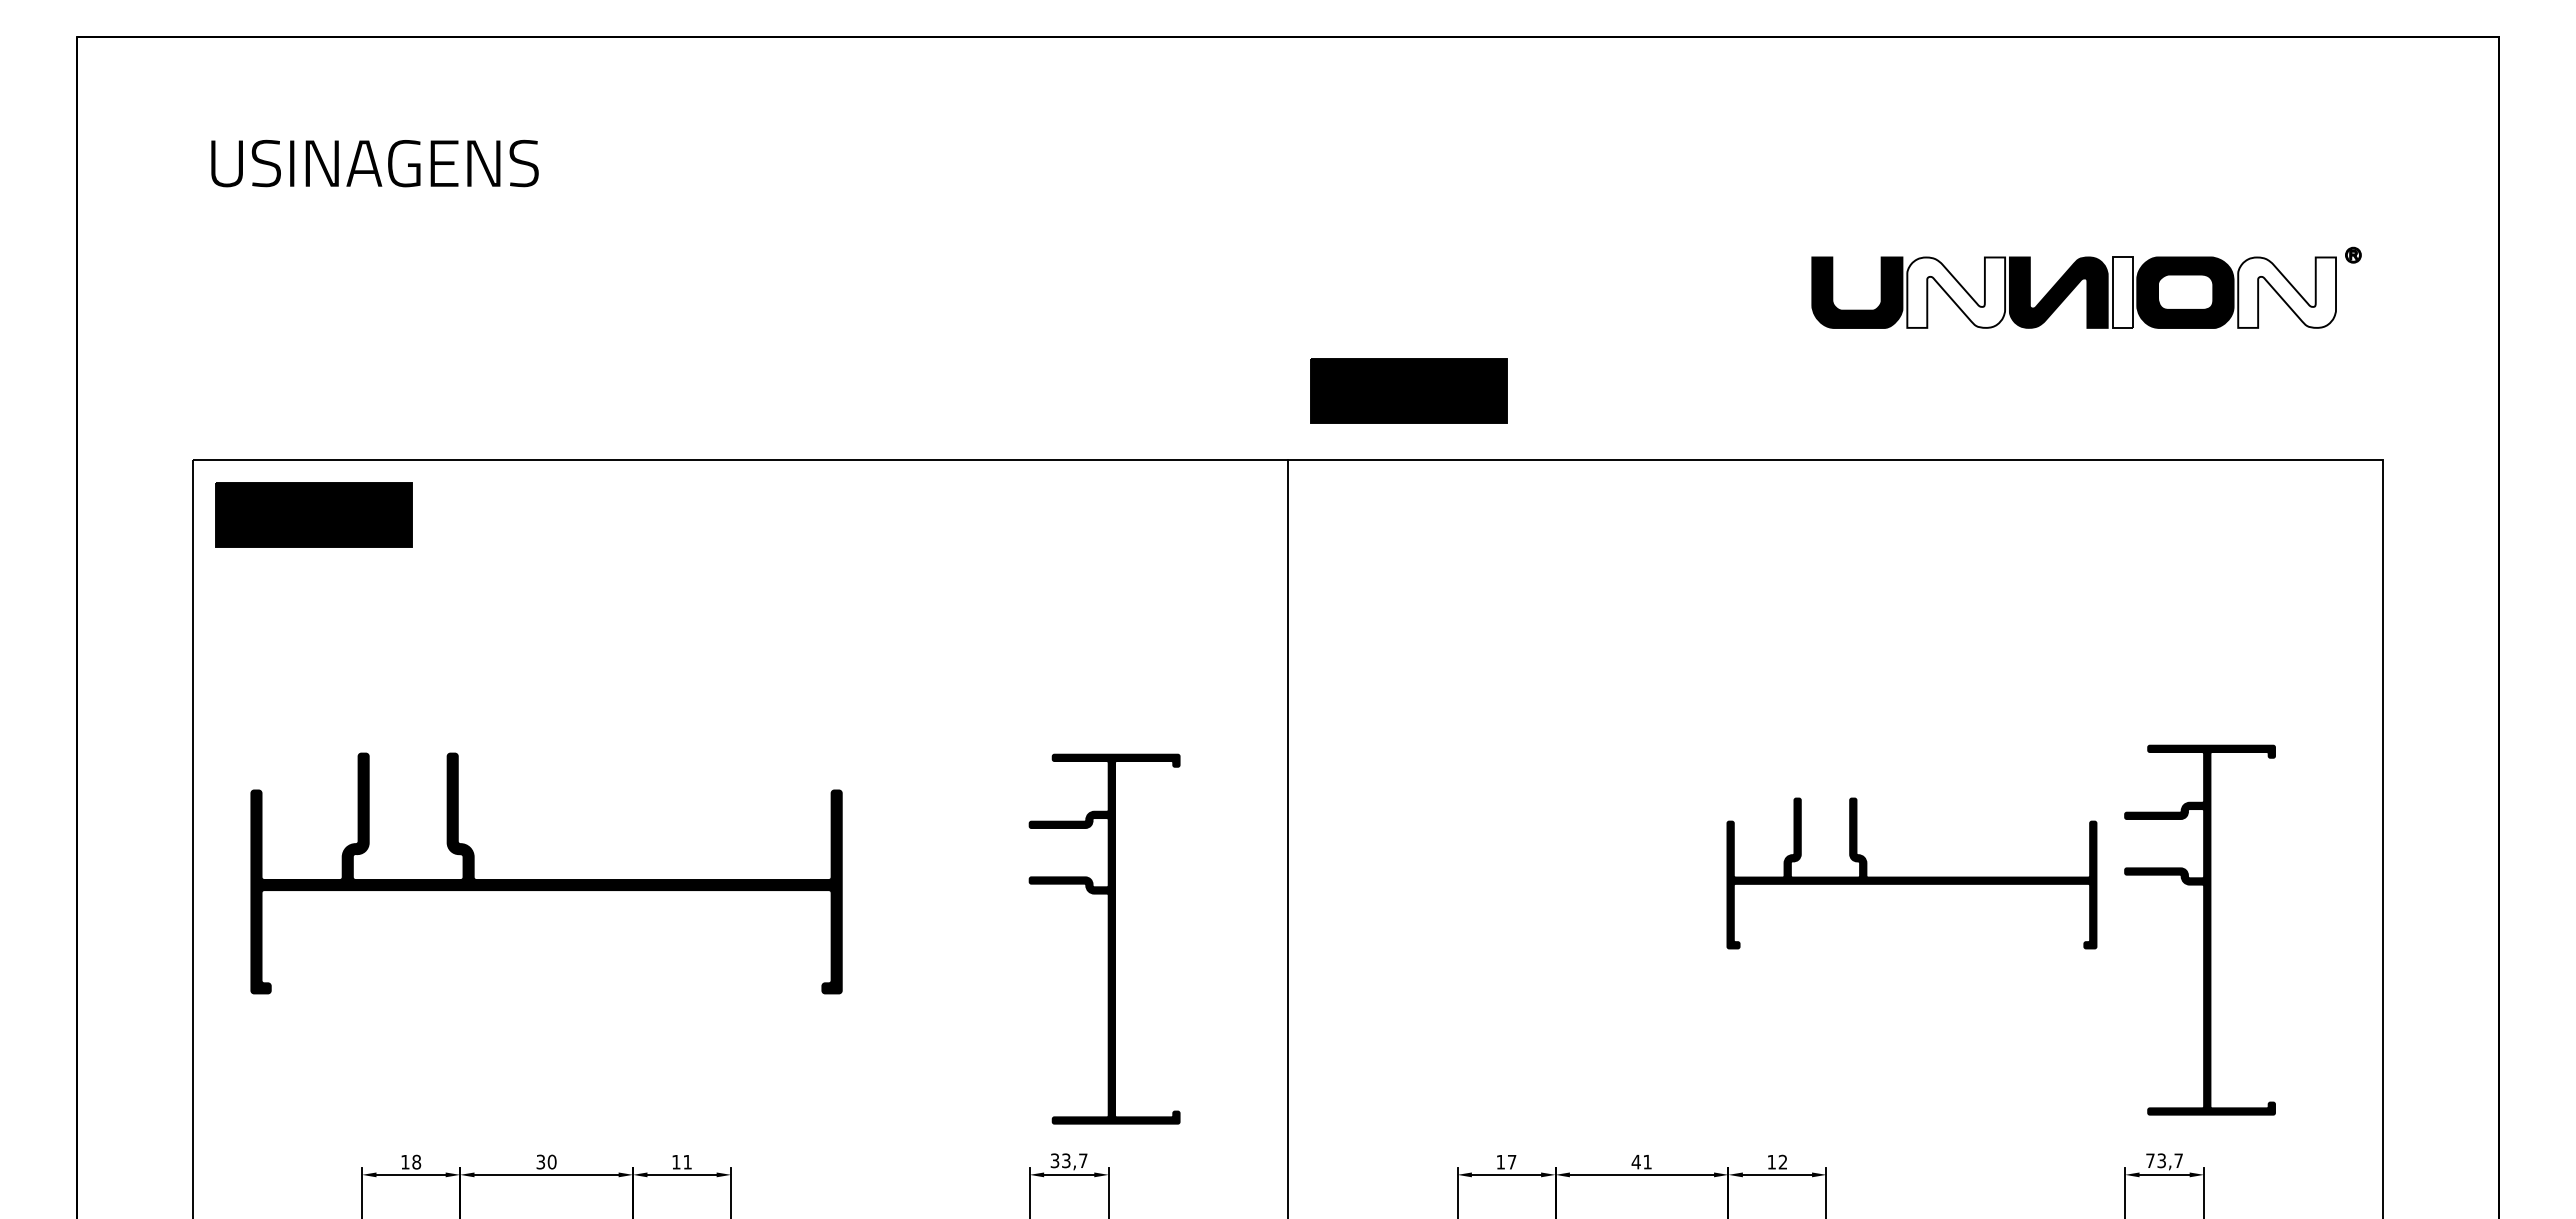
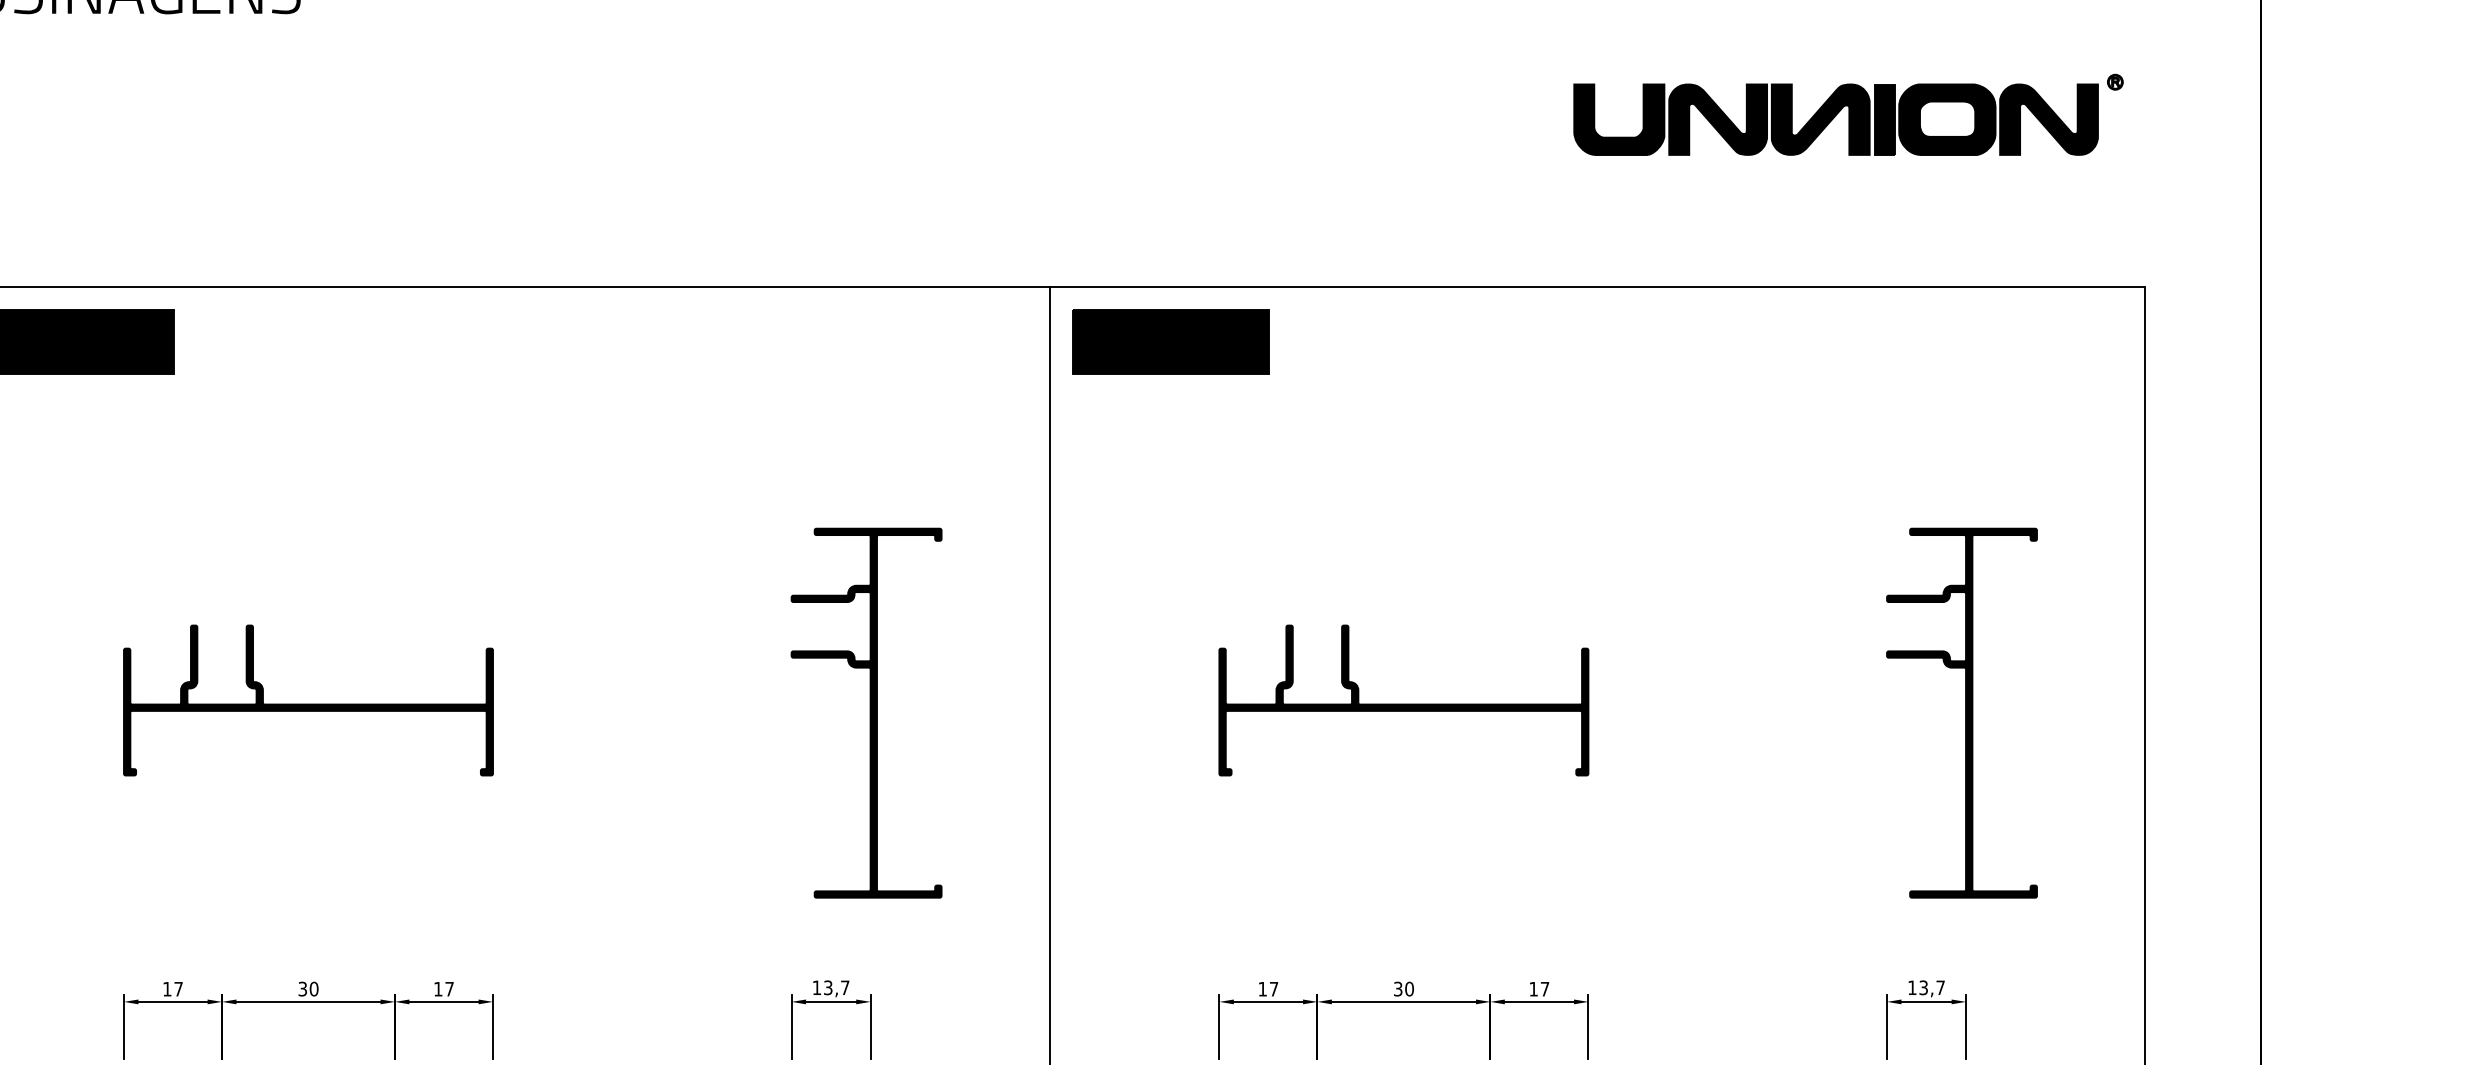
fill: (1956, 292) -> (1718, 119), added
fill: (2122, 292) -> (1884, 119), added
fill: (2287, 292) -> (2049, 119), added
part: (1408, 390) -> (1170, 341), moved
part: (546, 873) -> (308, 700), size x0.62
part: (1911, 873) -> (1403, 700), moved
part: (2199, 929) -> (1961, 712), moved
part: (1104, 938) -> (866, 712), moved
text: (1054, 1160) -> (816, 987), 33,7 -> 13,7
text: (2150, 1160) -> (1912, 987), 73,7 -> 13,7
text: (416, 1161) -> (178, 988), 18 -> 17
text: (1641, 1161) -> (1403, 988), 41 -> 30
text: (1782, 1161) -> (1544, 988), 12 -> 17
text: (687, 1162) -> (449, 989), 11 -> 17

